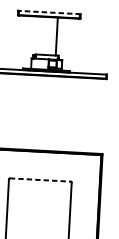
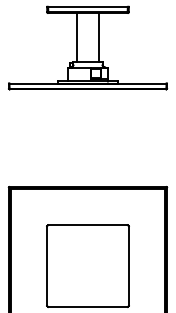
line: (49, 12) -> (88, 6), dashed -> solid
line: (39, 35) -> (76, 37), added
line: (40, 180) -> (88, 225), dashed -> solid

